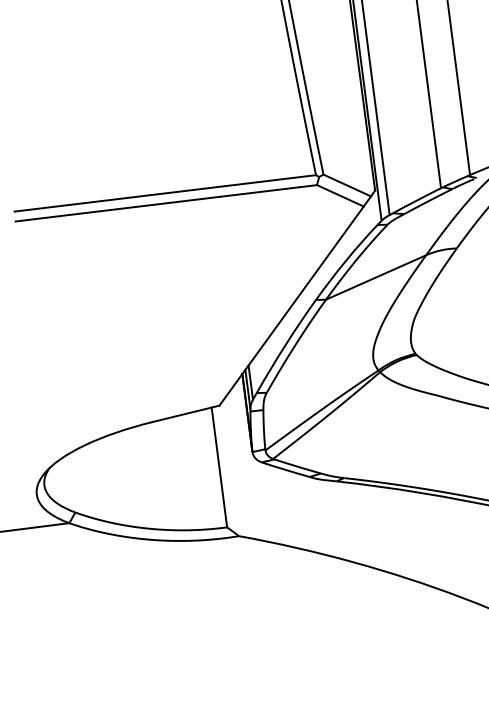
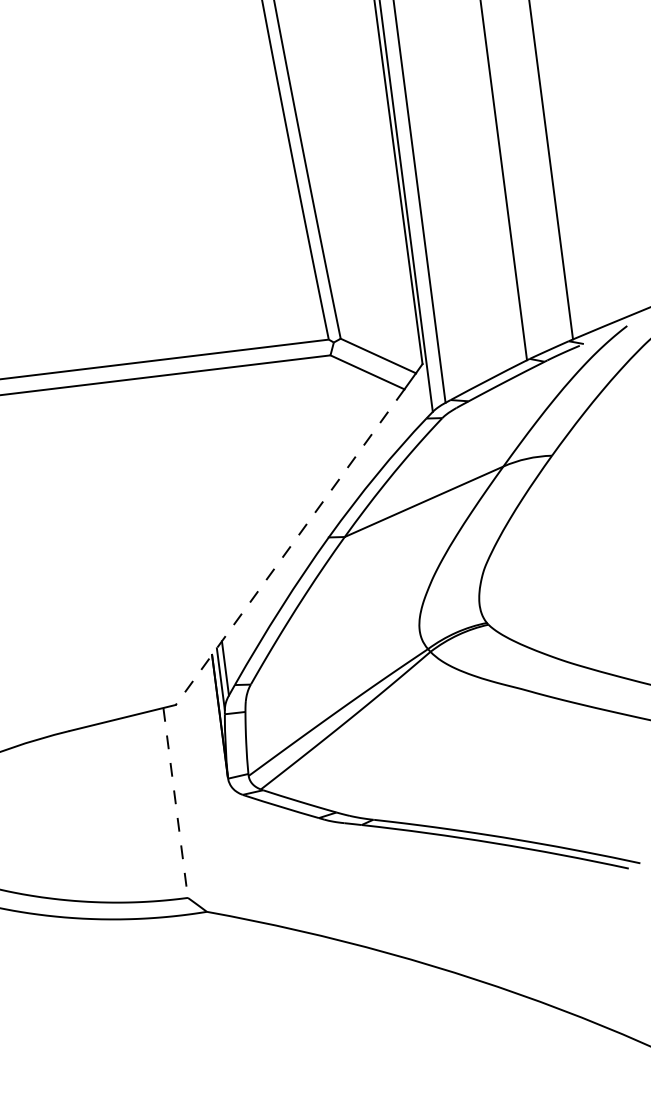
line: (291, 306) -> (289, 547), solid -> dashed
line: (219, 467) -> (175, 803), solid -> dashed

